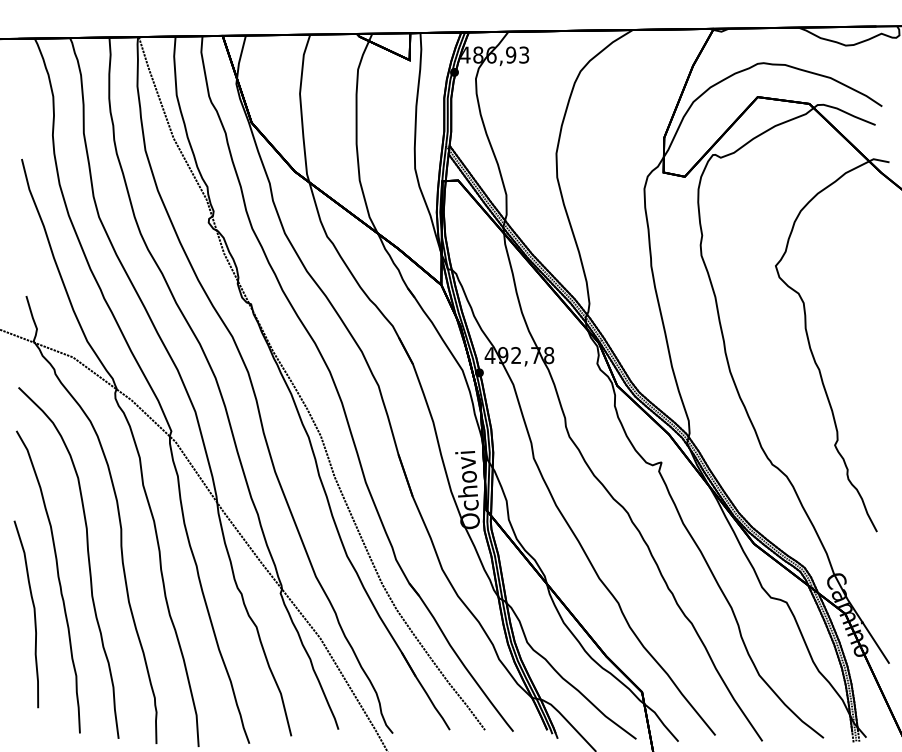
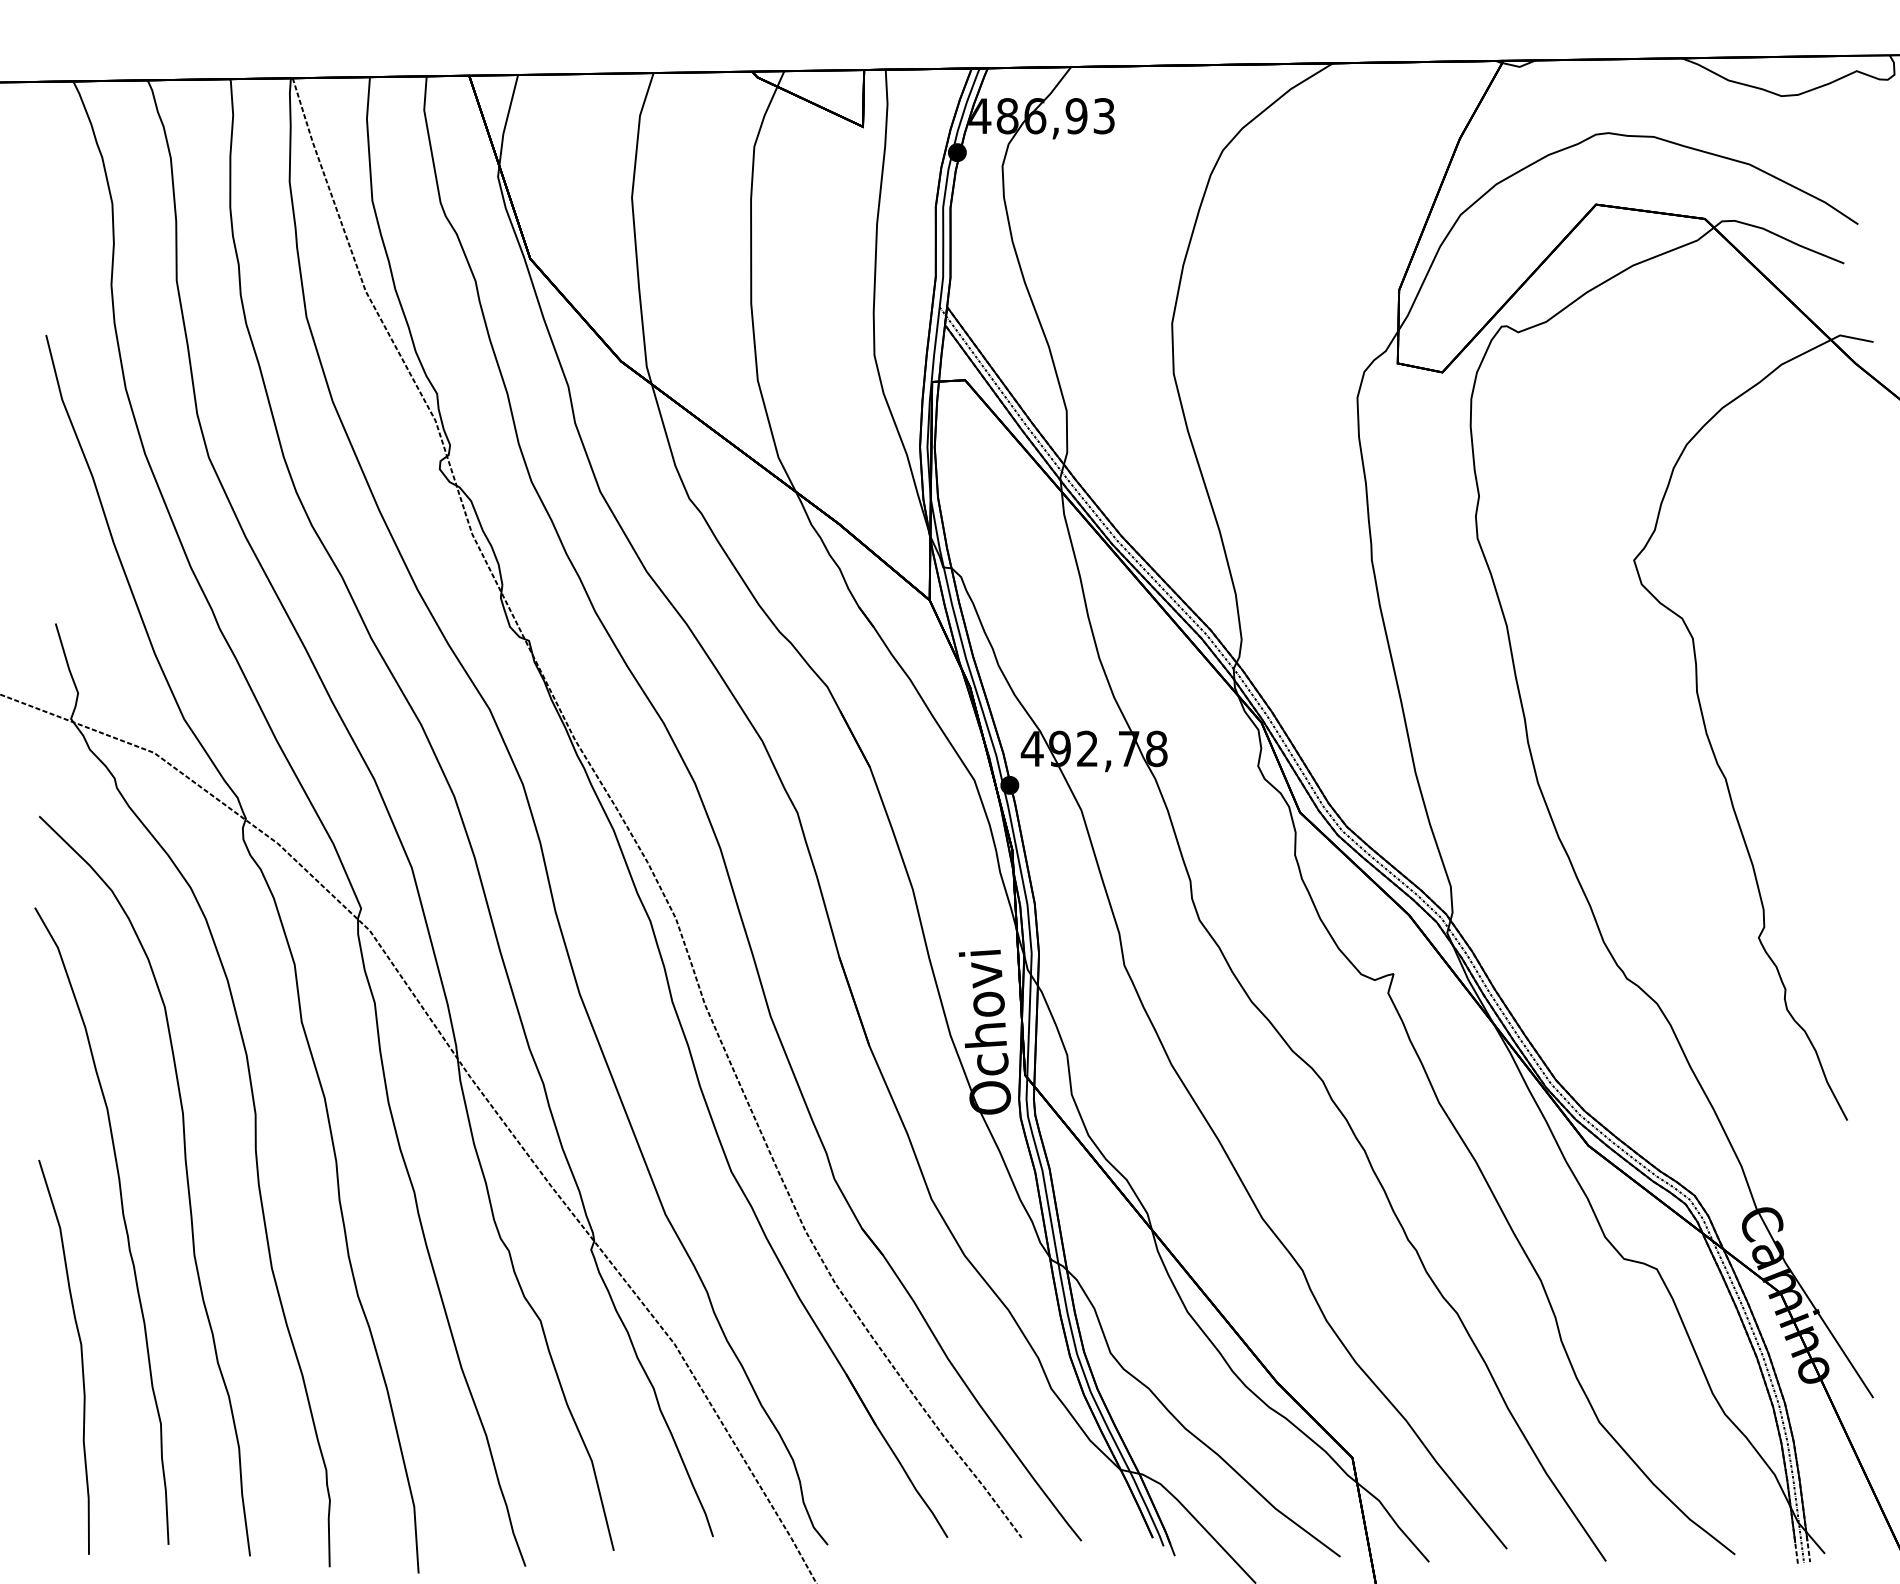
curve: (33, 612) -> (79, 1353), moved

